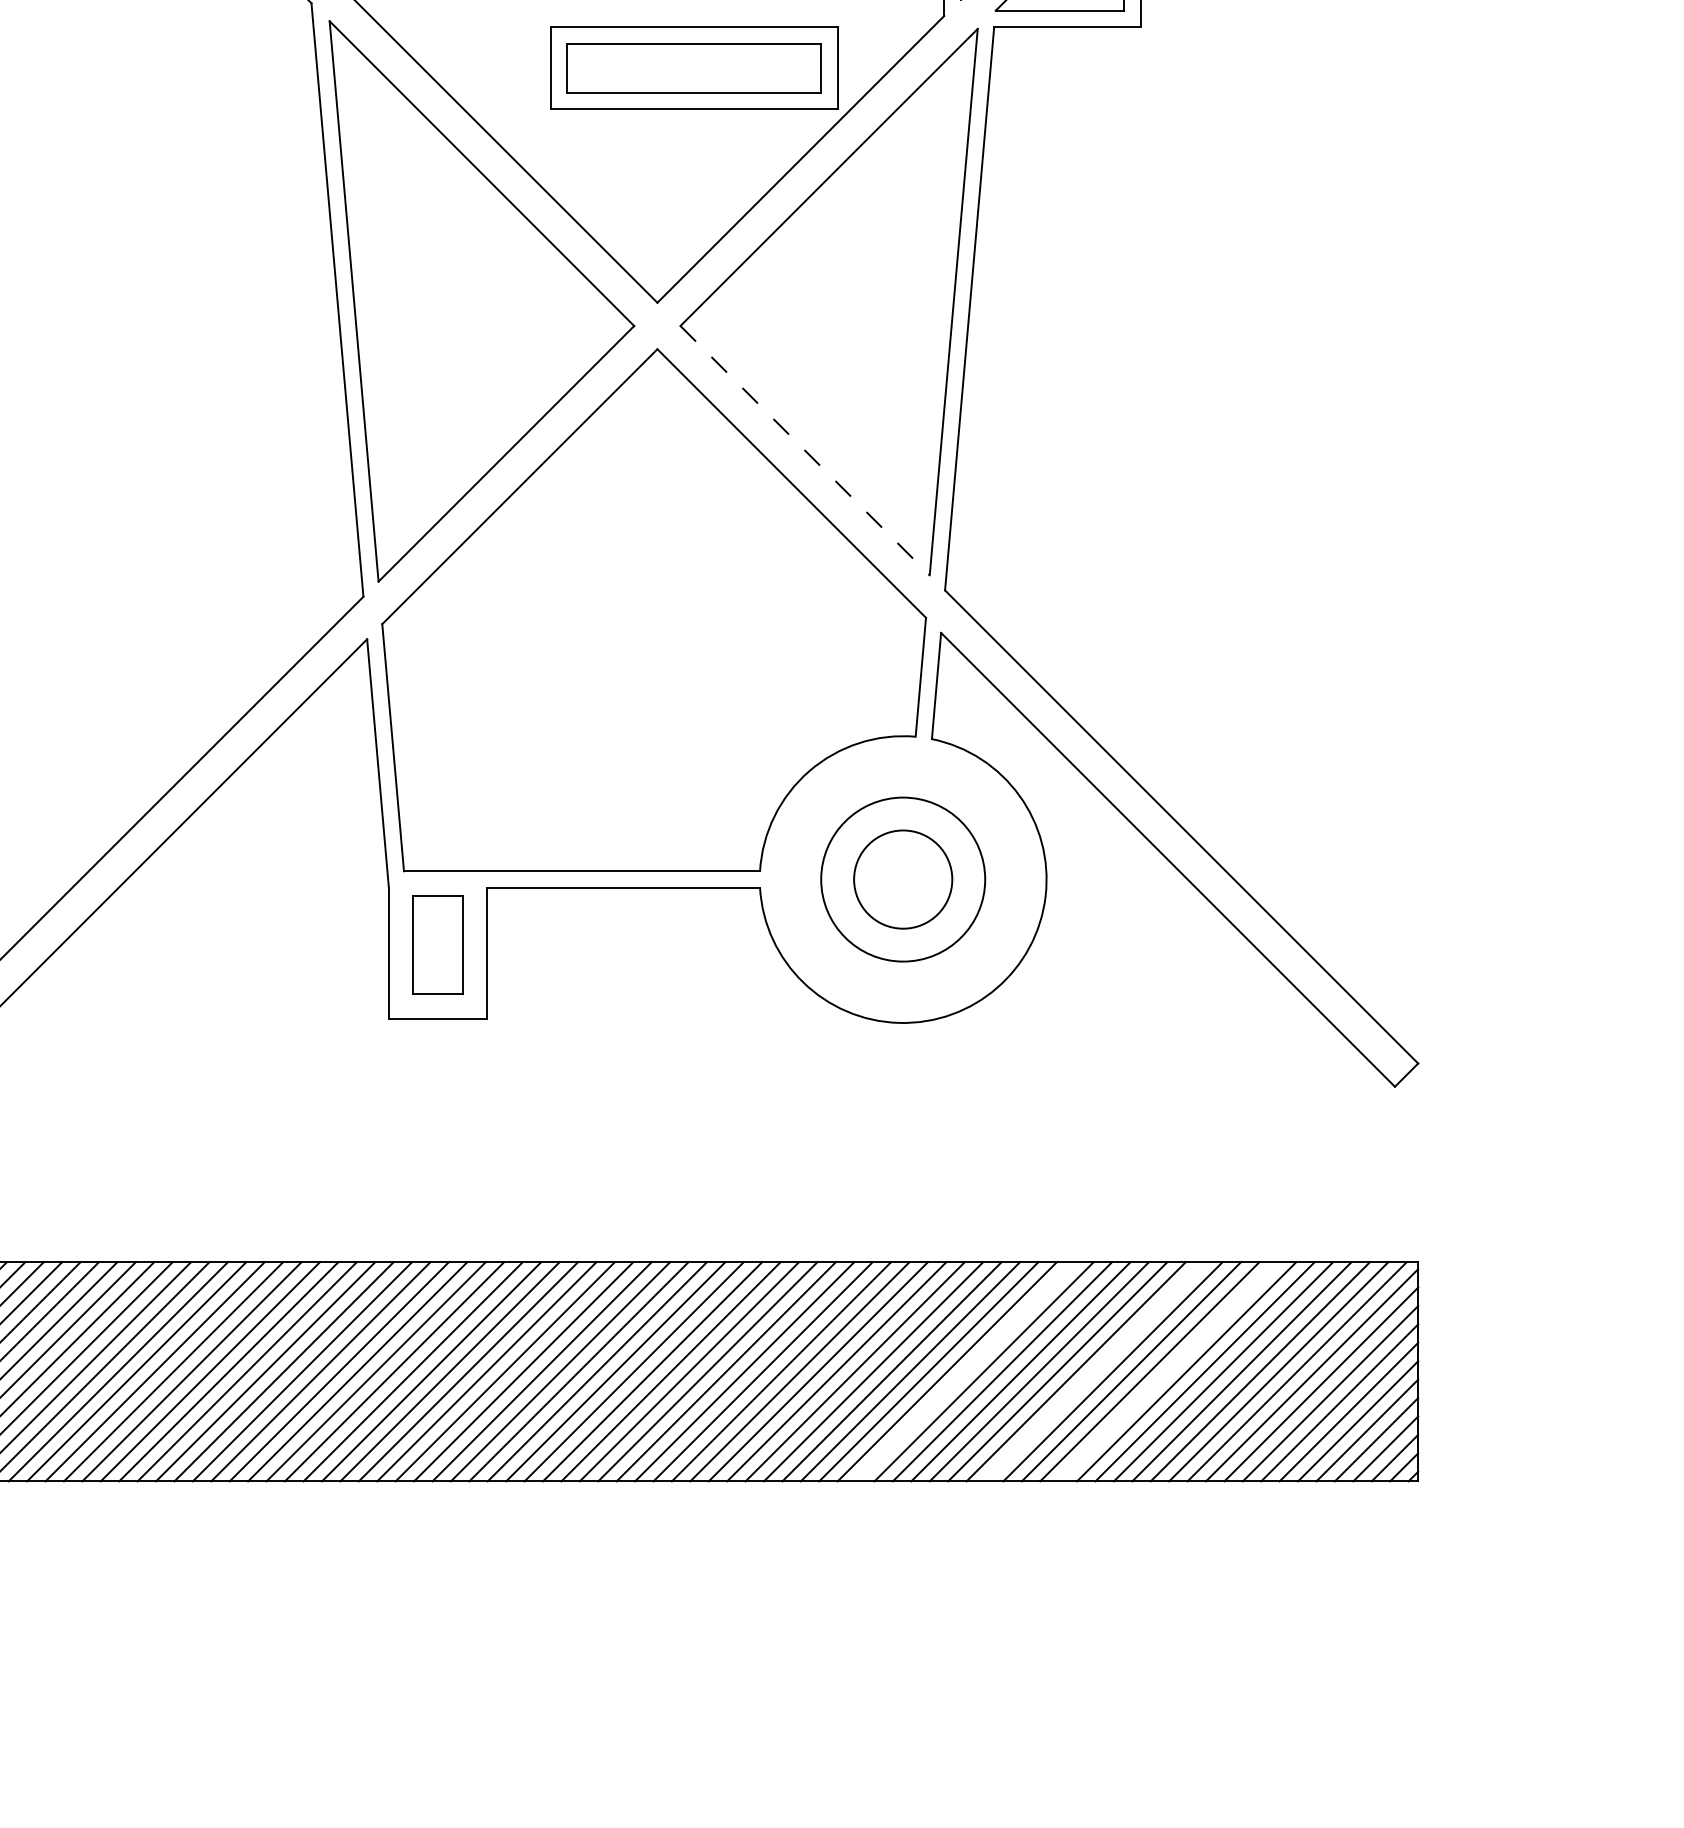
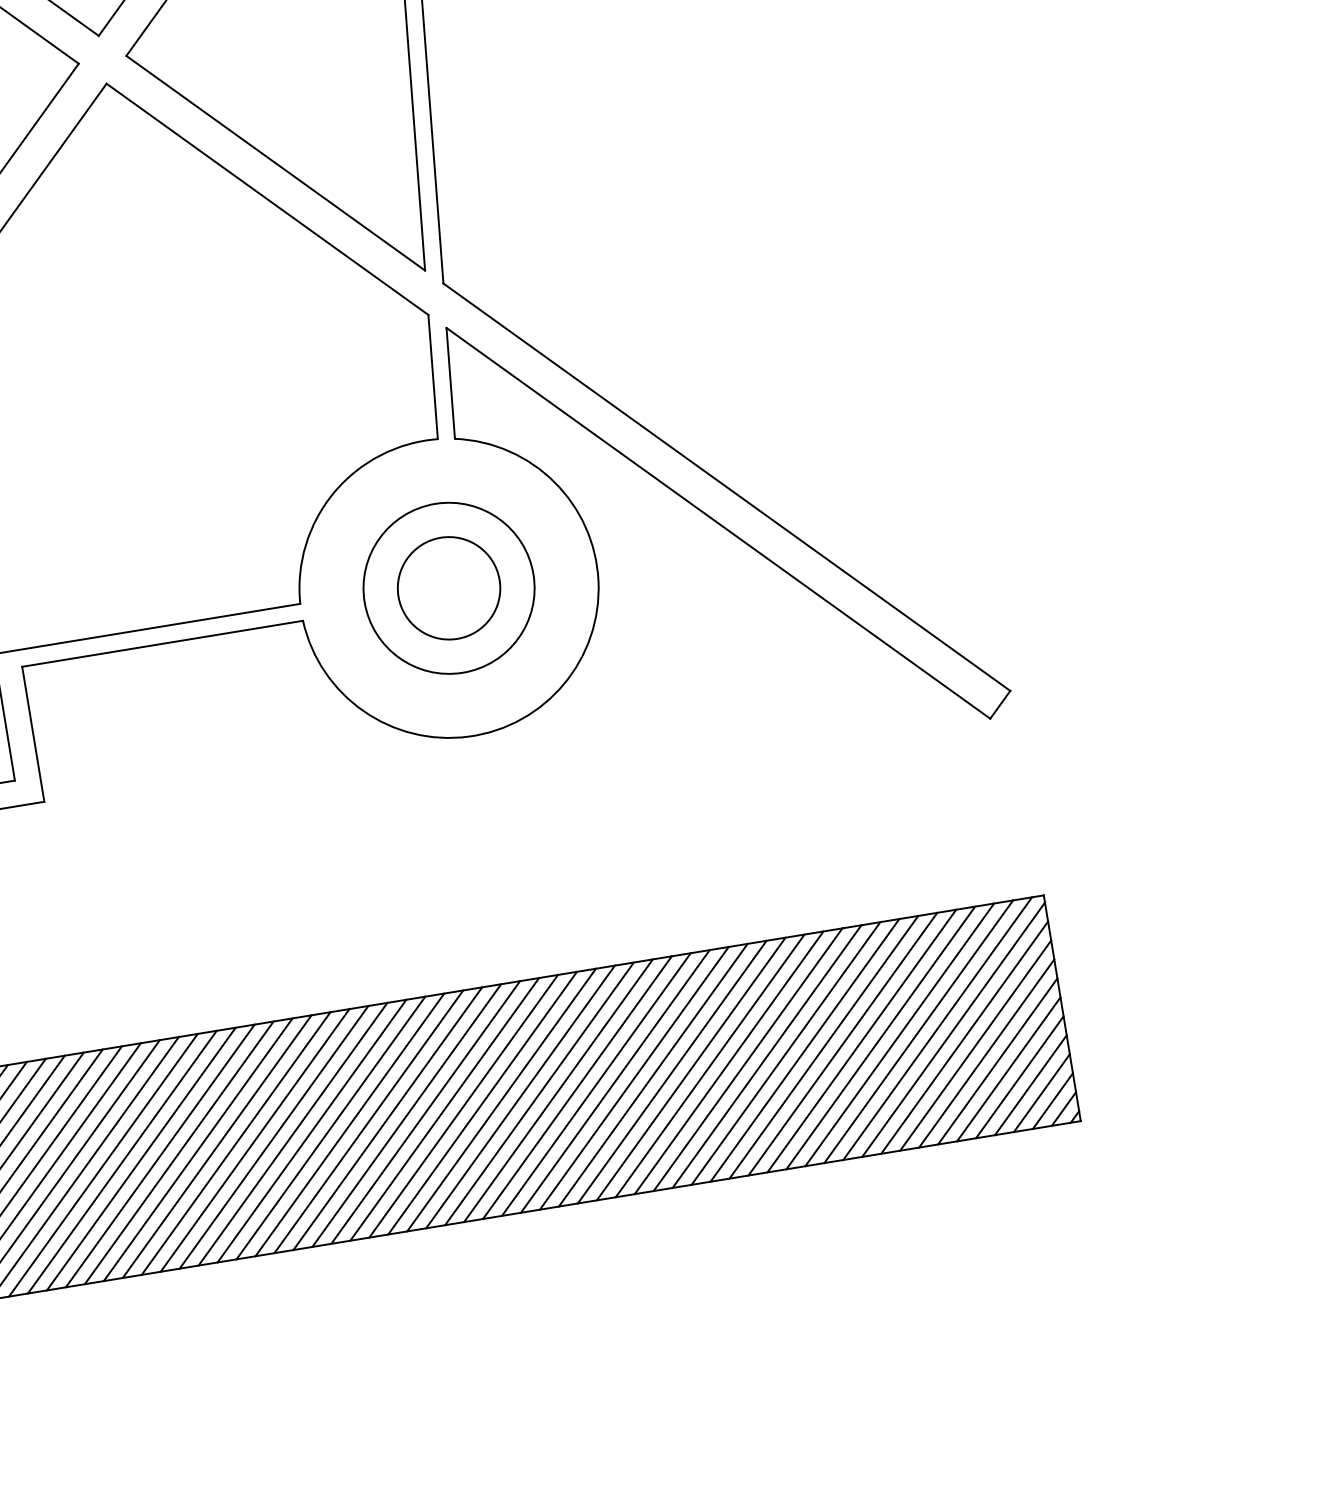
line: (805, 451) -> (276, 164), dashed -> solid
line: (965, 1371) -> (596, 1084), added
line: (1094, 1371) -> (728, 1062), added
line: (1167, 1371) -> (804, 1050), added

